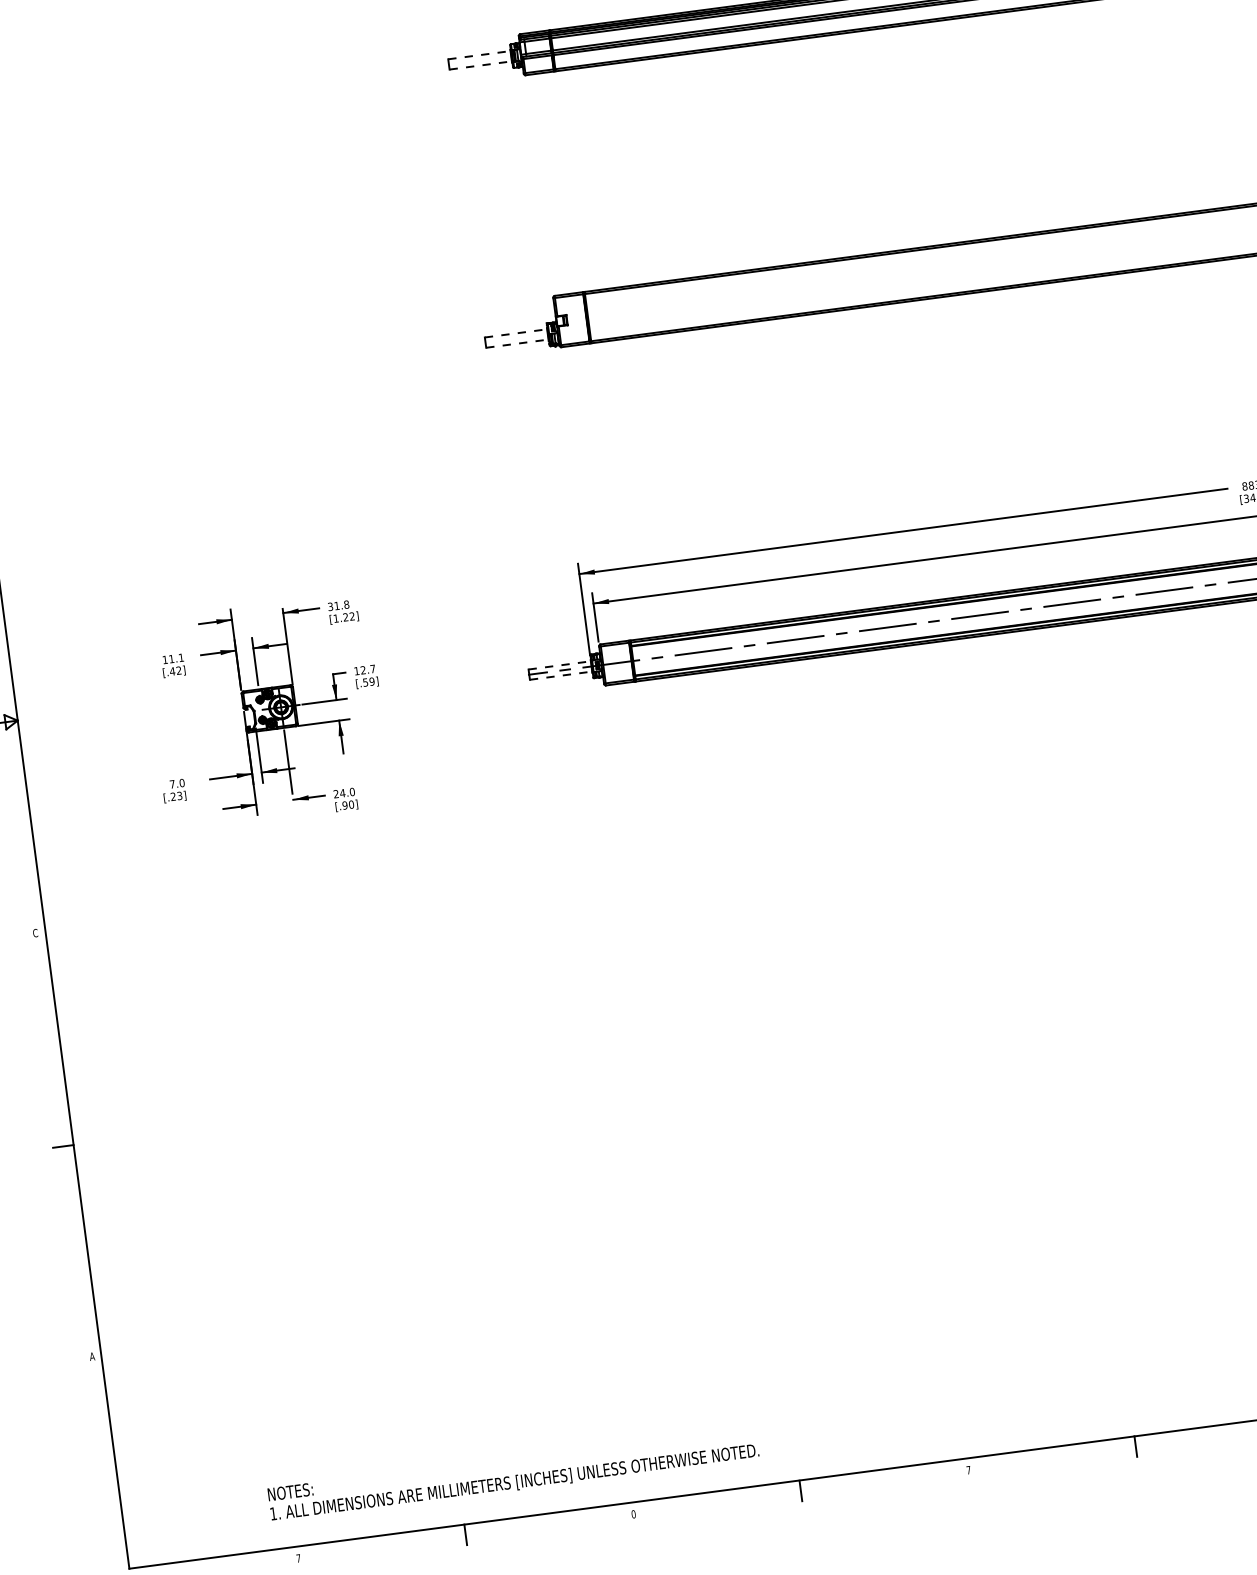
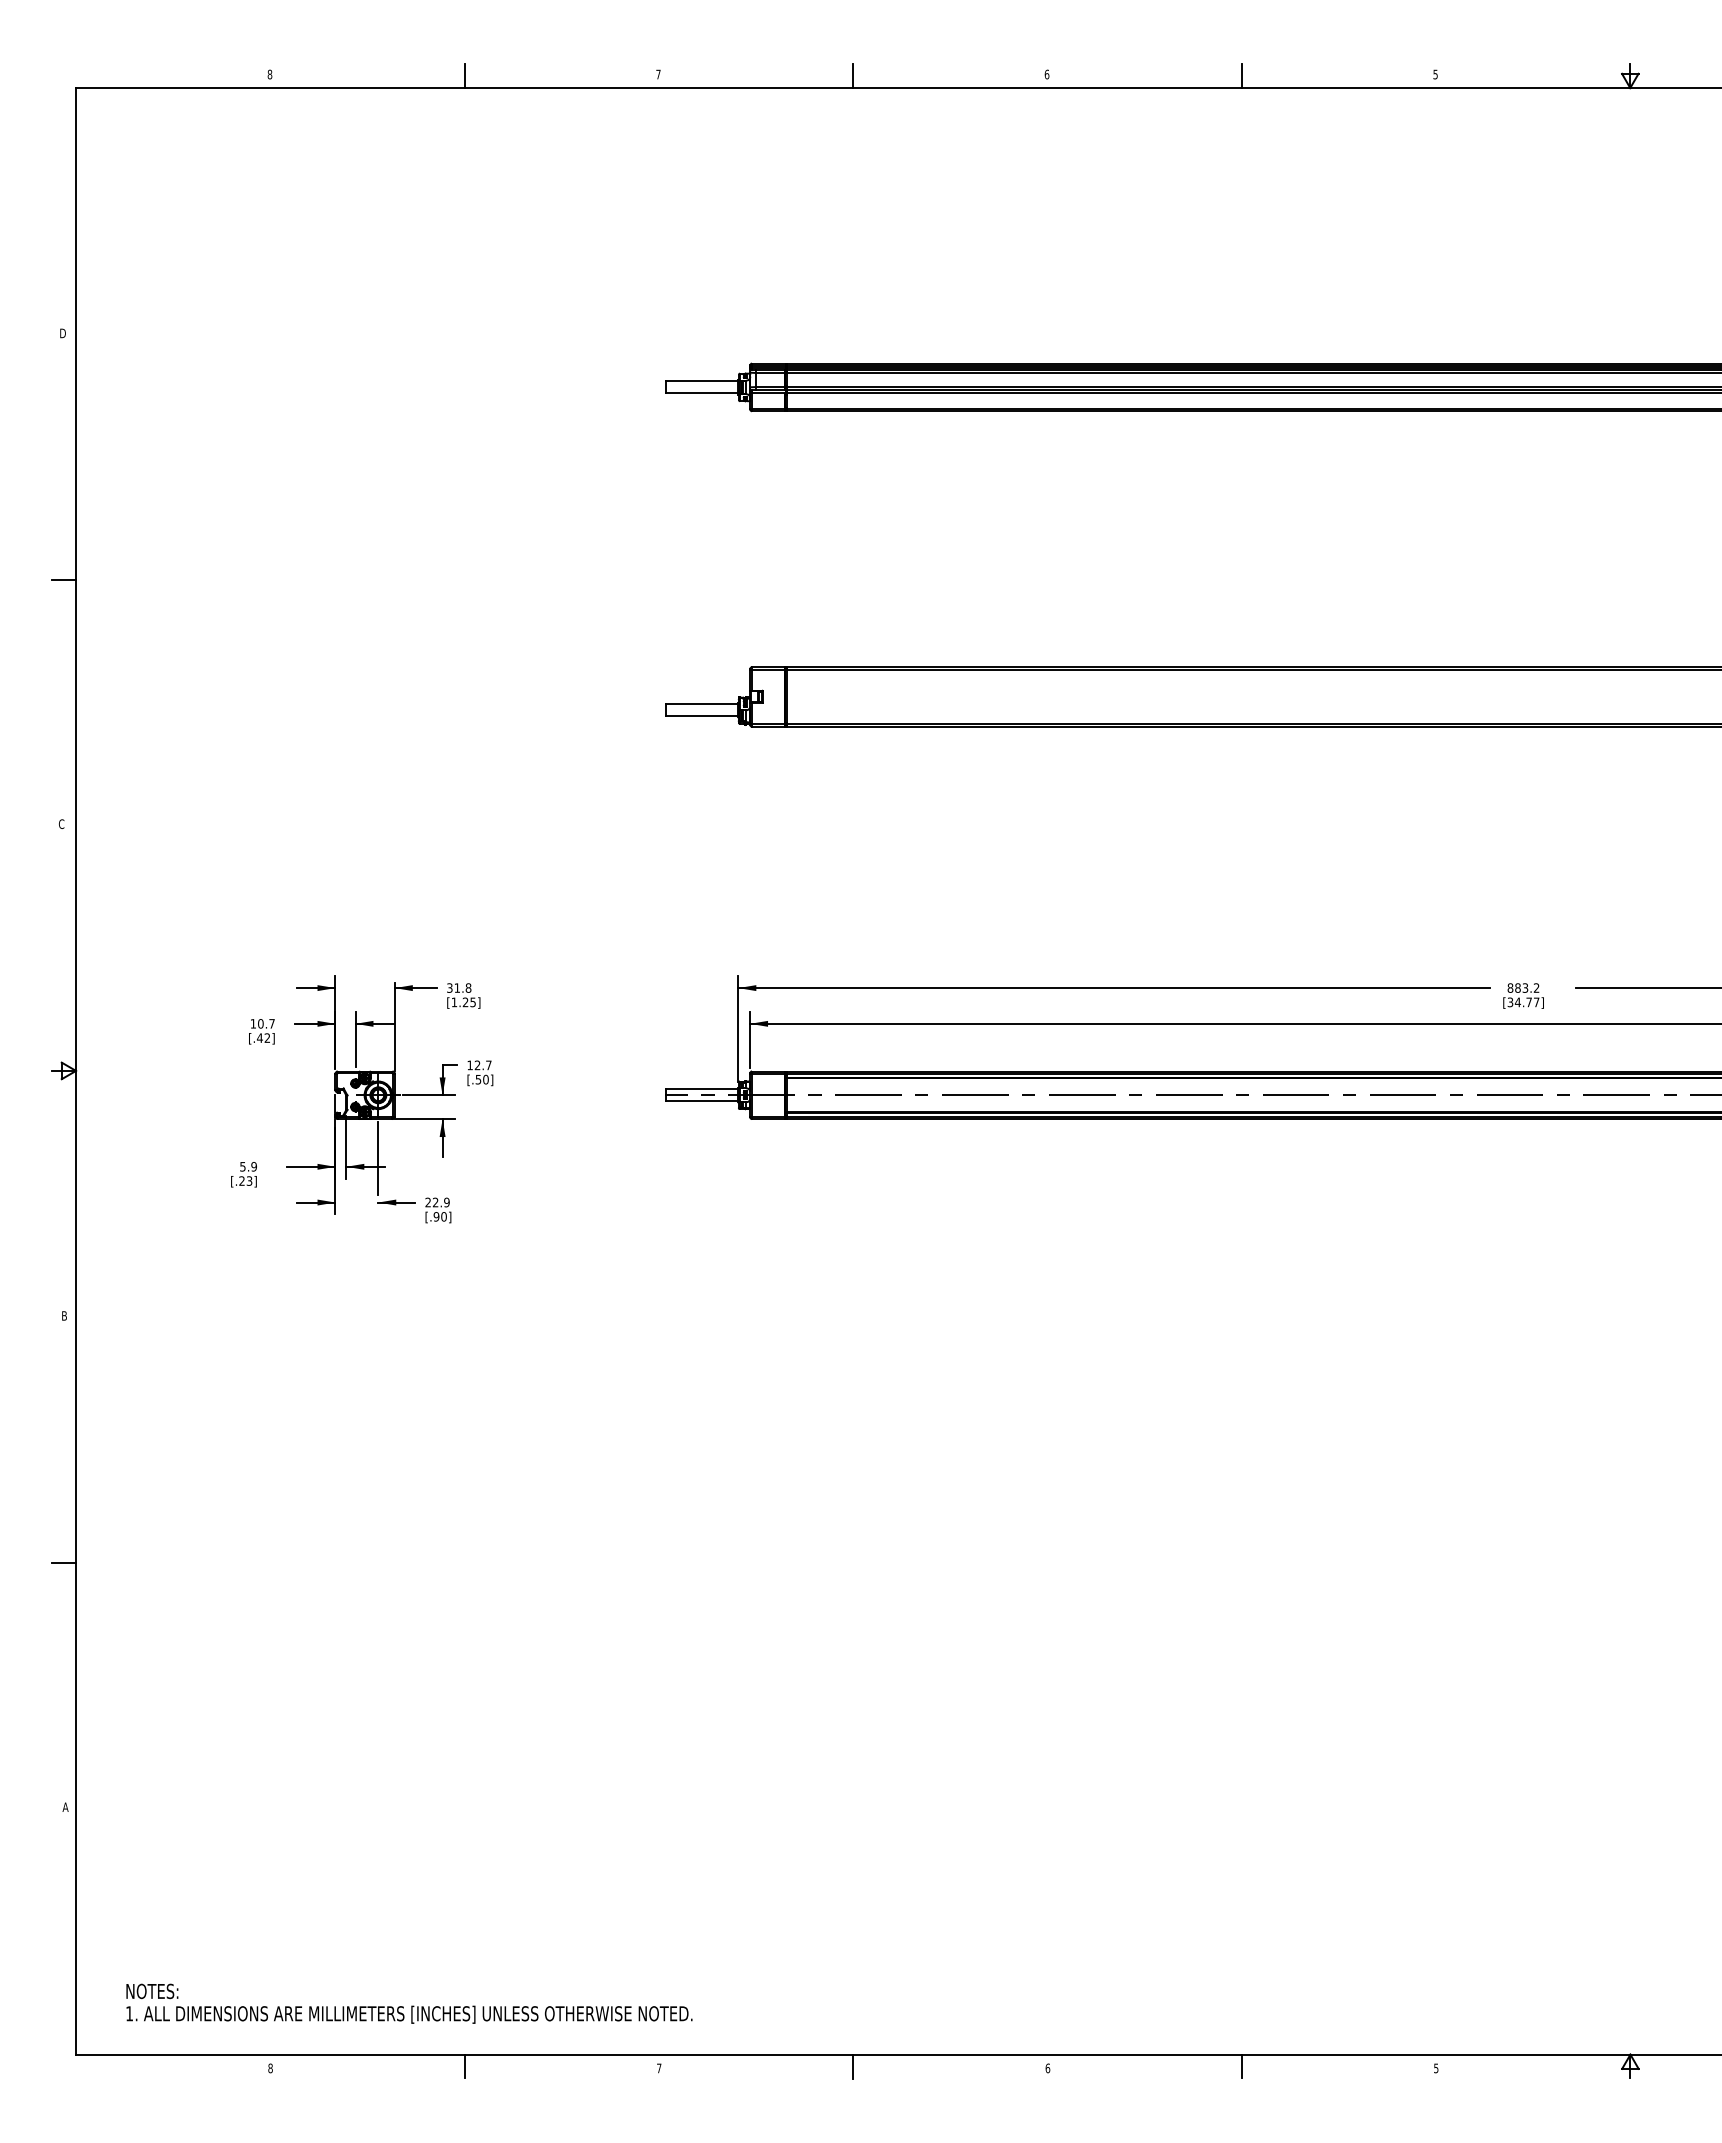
line: (479, 55) -> (702, 381), dashed -> solid
line: (480, 65) -> (702, 393), dashed -> solid
line: (516, 333) -> (702, 704), dashed -> solid
line: (517, 344) -> (702, 716), dashed -> solid
text: (351, 616) -> (472, 1002), [1.22] -> [1.25]
text: (176, 658) -> (266, 1023), 11.1 -> 10.7
line: (559, 665) -> (702, 1089), dashed -> solid
line: (561, 675) -> (702, 1101), dashed -> solid
text: (371, 681) -> (485, 1079), [.59] -> [.50]
text: (177, 783) -> (248, 1166), 7.0 -> 5.9
text: (346, 792) -> (440, 1202), 24.0 -> 22.9
text: (35, 932) -> (64, 1315), C -> B
text: (968, 1470) -> (1047, 2068), 7 -> 6
text: (513, 1473) -> (409, 2003), moved
text: (633, 1514) -> (659, 2068), 0 -> 7
text: (298, 1558) -> (270, 2068), 7 -> 8

